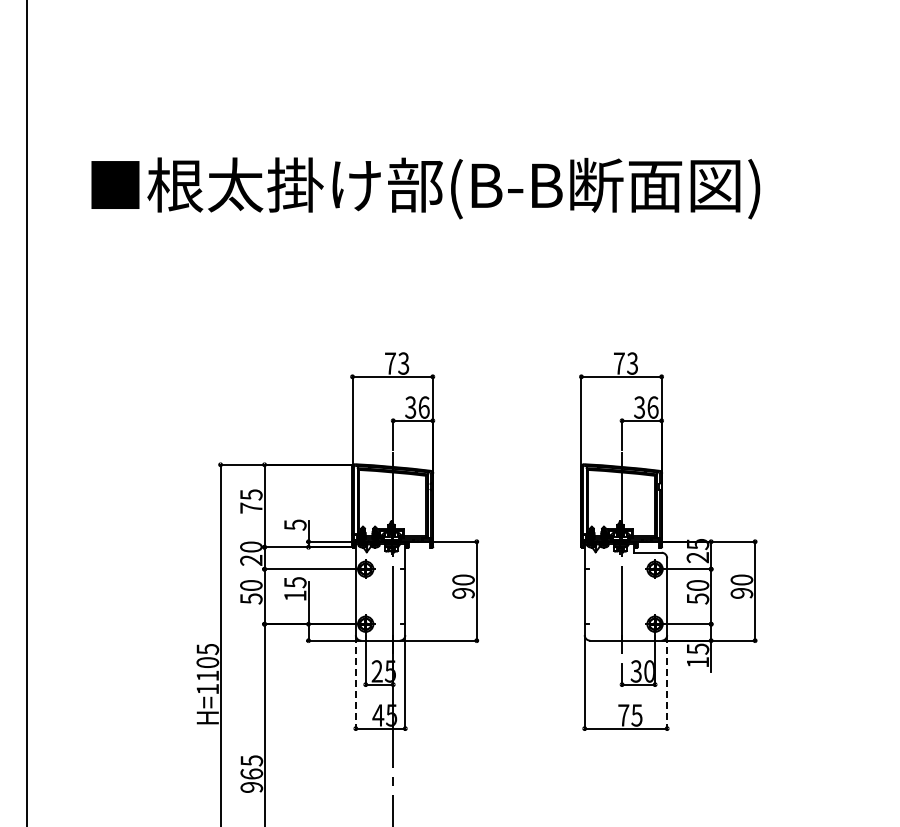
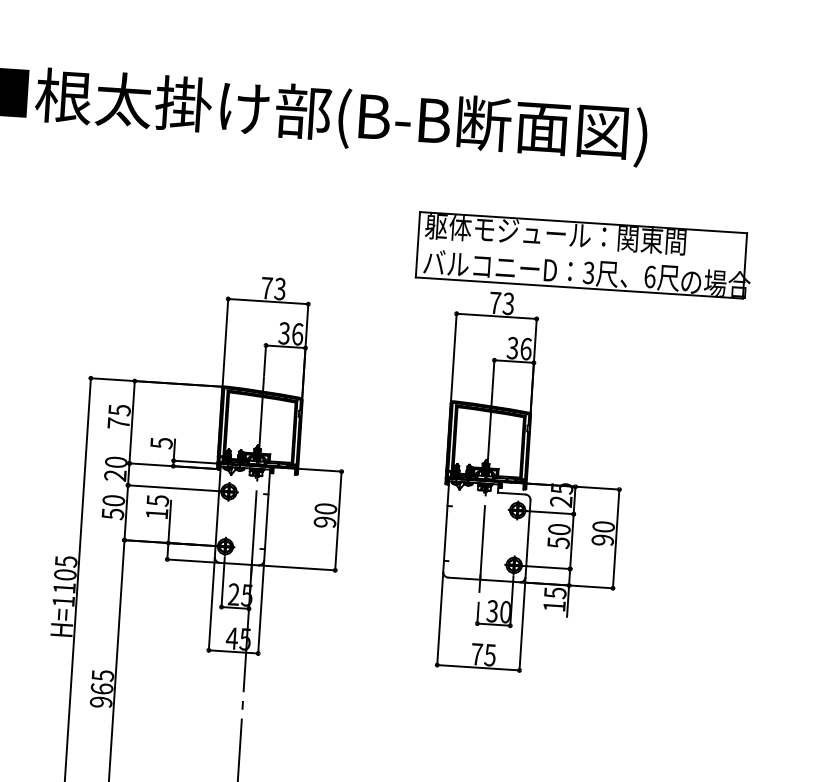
part: (704, 309) -> (583, 254), added
line: (355, 683) -> (211, 605), dashed -> solid
line: (667, 683) -> (522, 625), dashed -> solid

